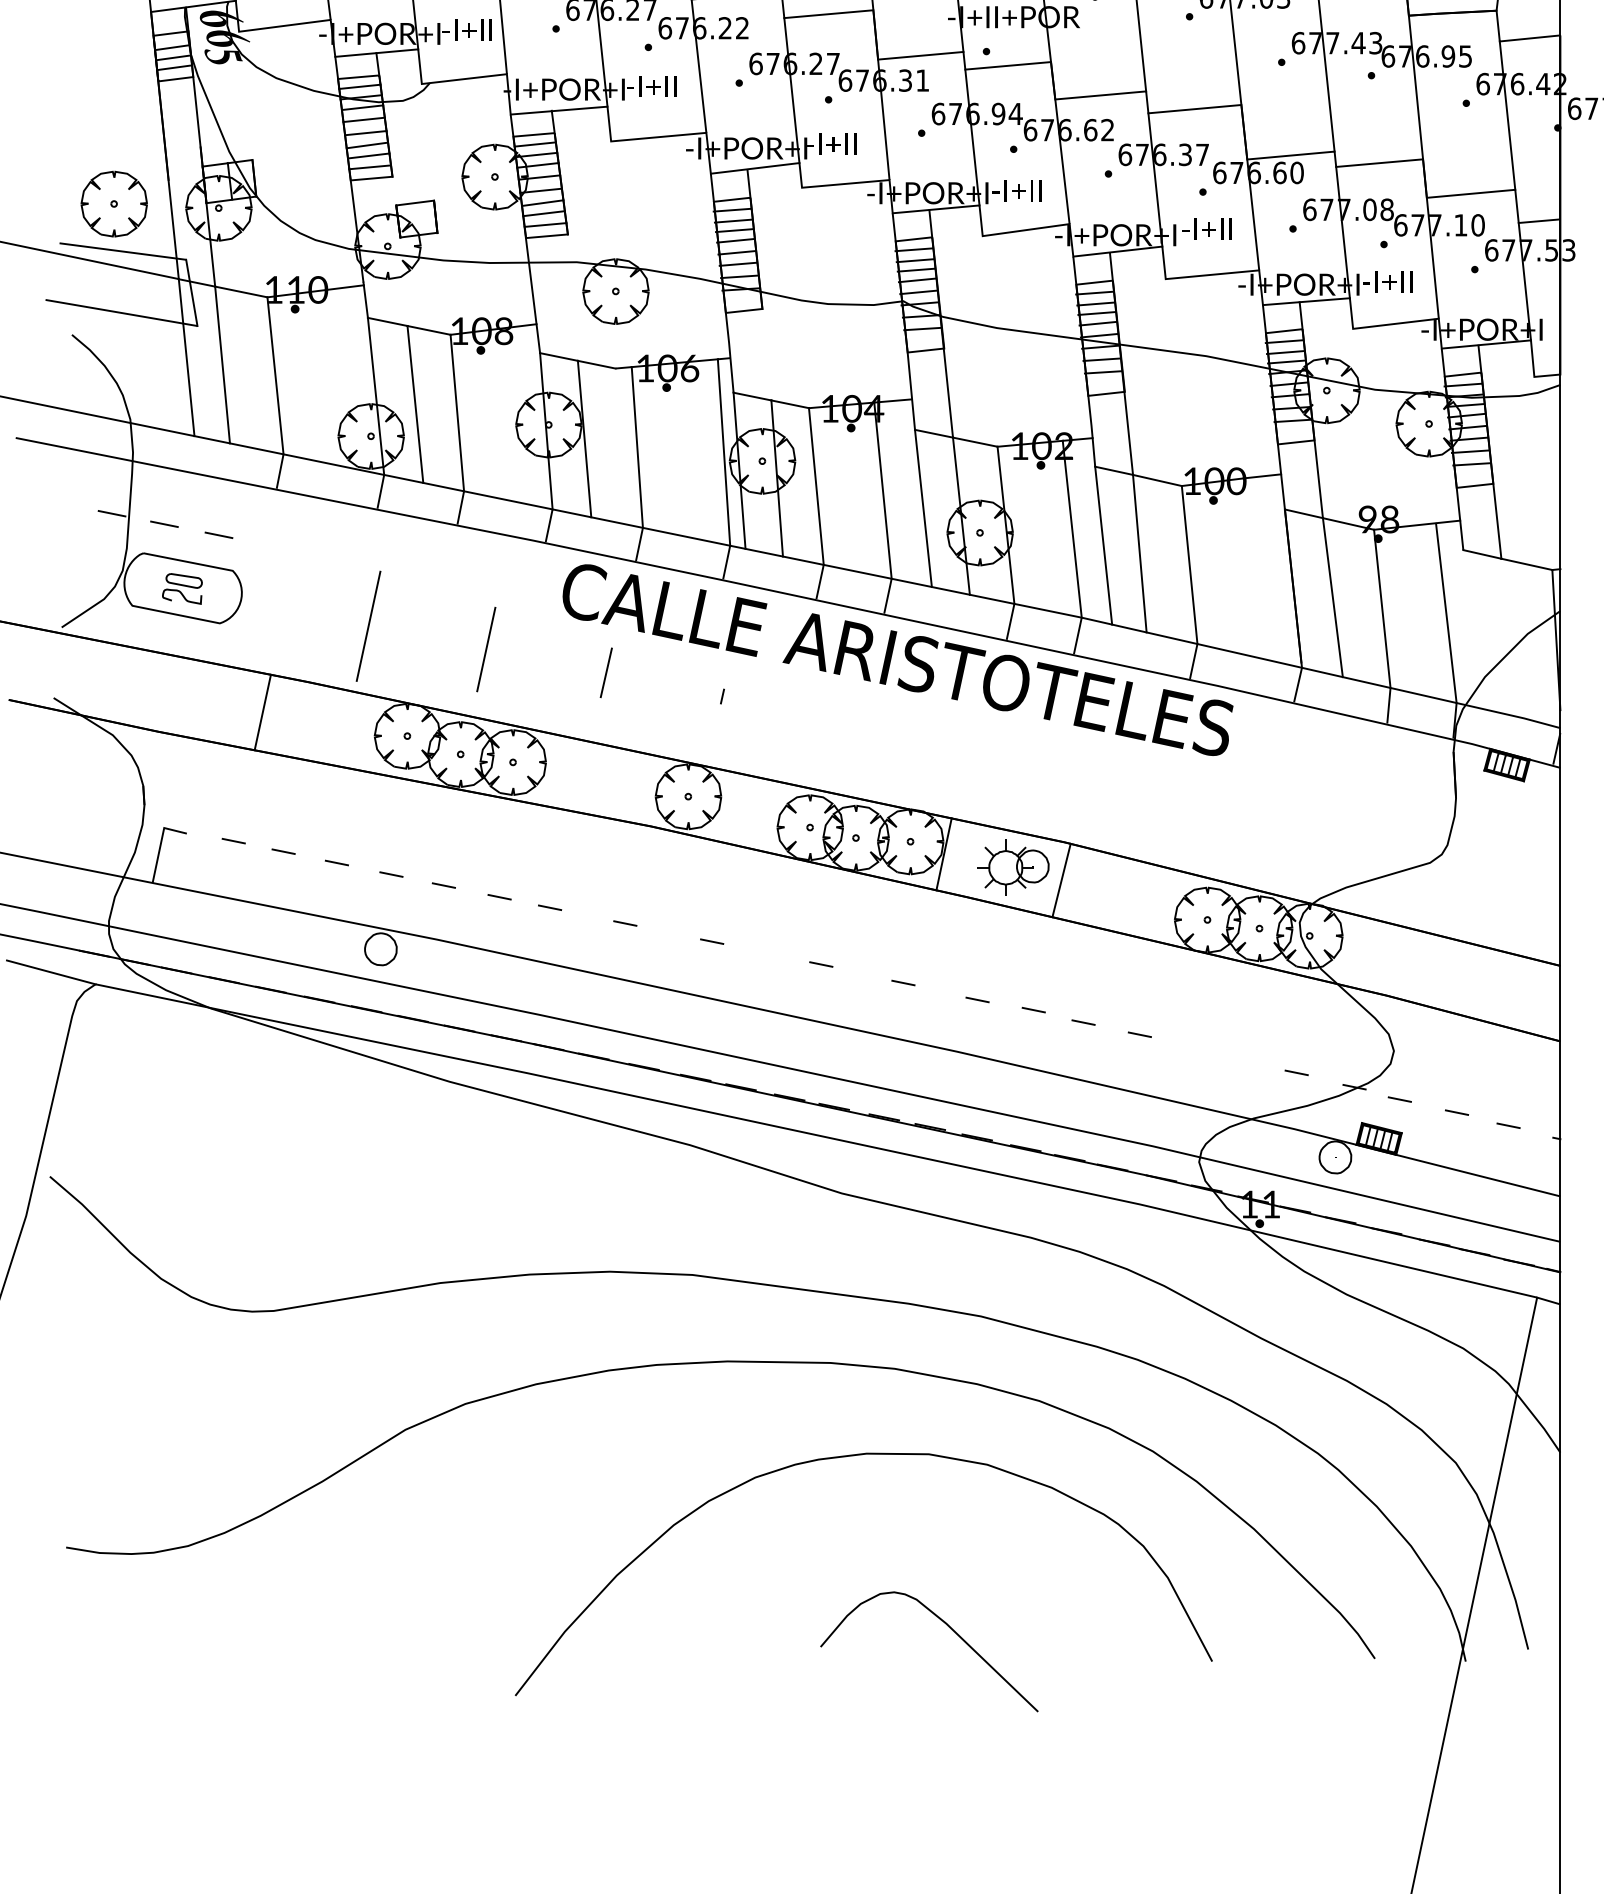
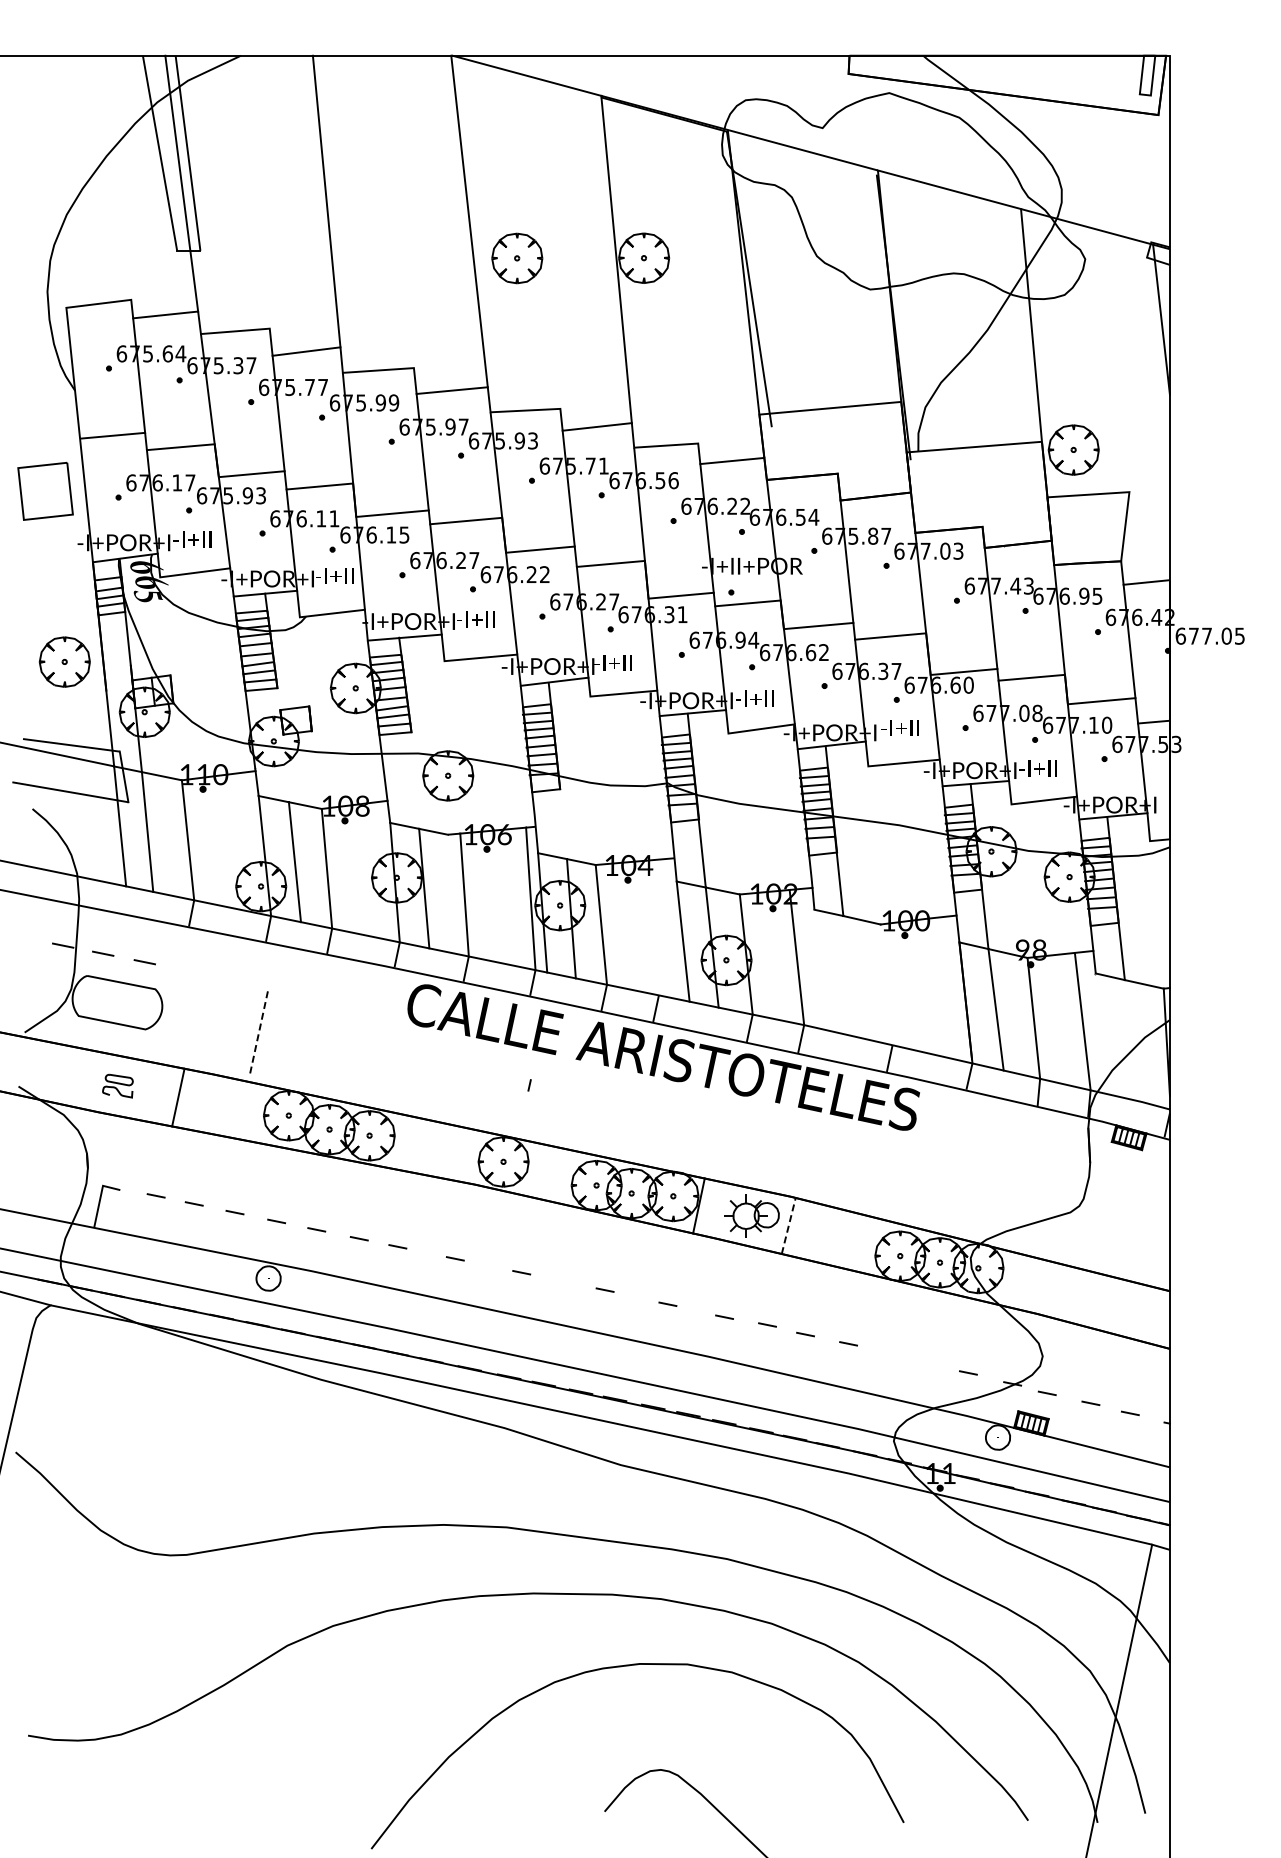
part: (113, 203) -> (64, 661), moved
line: (881, 489) -> (651, 927), removed
line: (1103, 544) -> (820, 969), removed
line: (1139, 554) -> (848, 976), removed
line: (1189, 564) -> (886, 984), removed
part: (181, 588) -> (117, 1085), moved
line: (368, 626) -> (259, 1031), solid -> dashed
line: (486, 649) -> (349, 1049), removed
line: (605, 671) -> (440, 1066), removed
line: (1061, 879) -> (788, 1225), solid -> dashed

